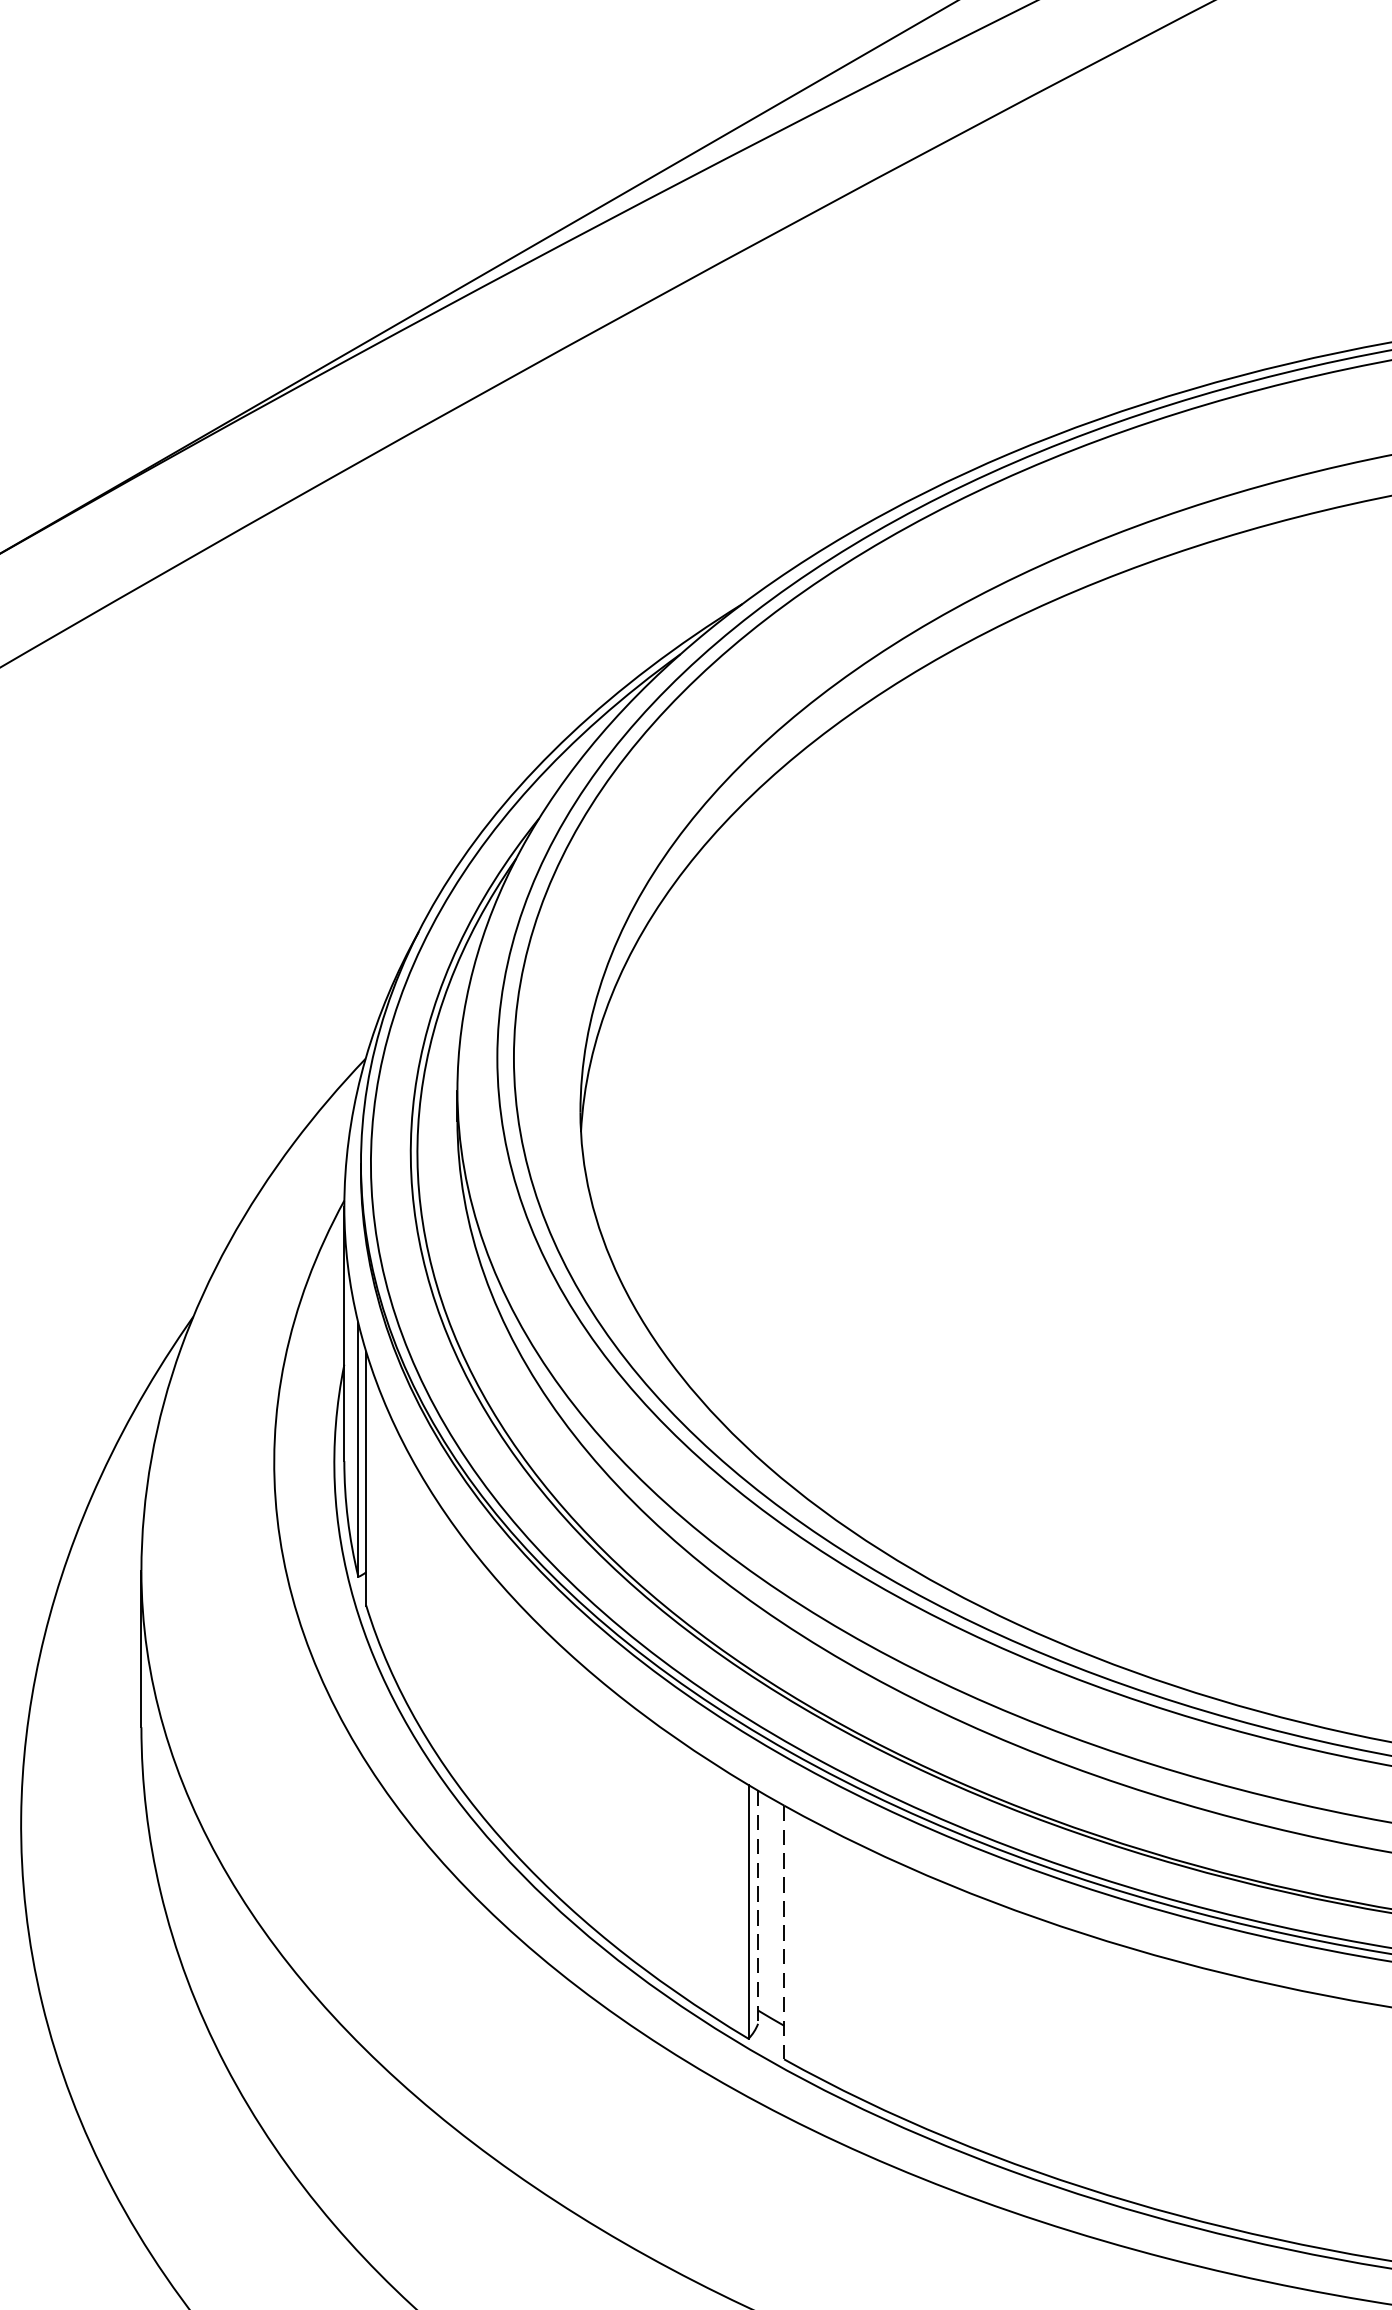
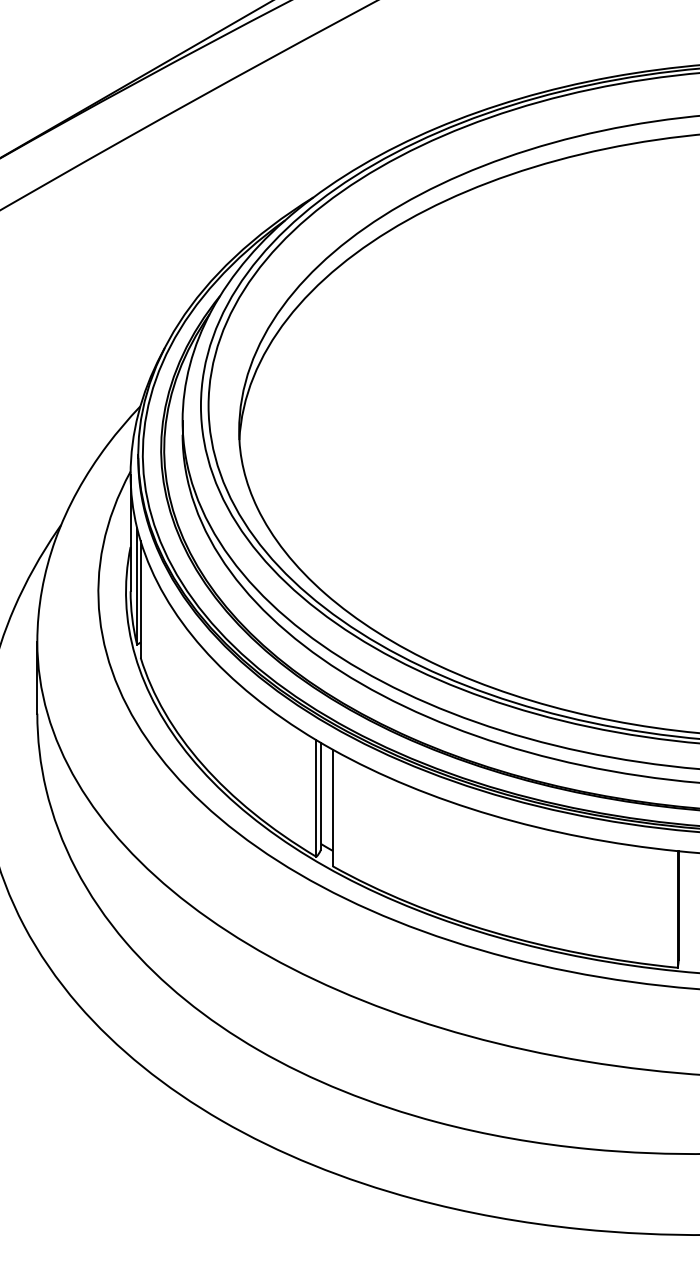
line: (757, 1907) -> (320, 796), dashed -> solid
line: (783, 1933) -> (332, 808), dashed -> solid

